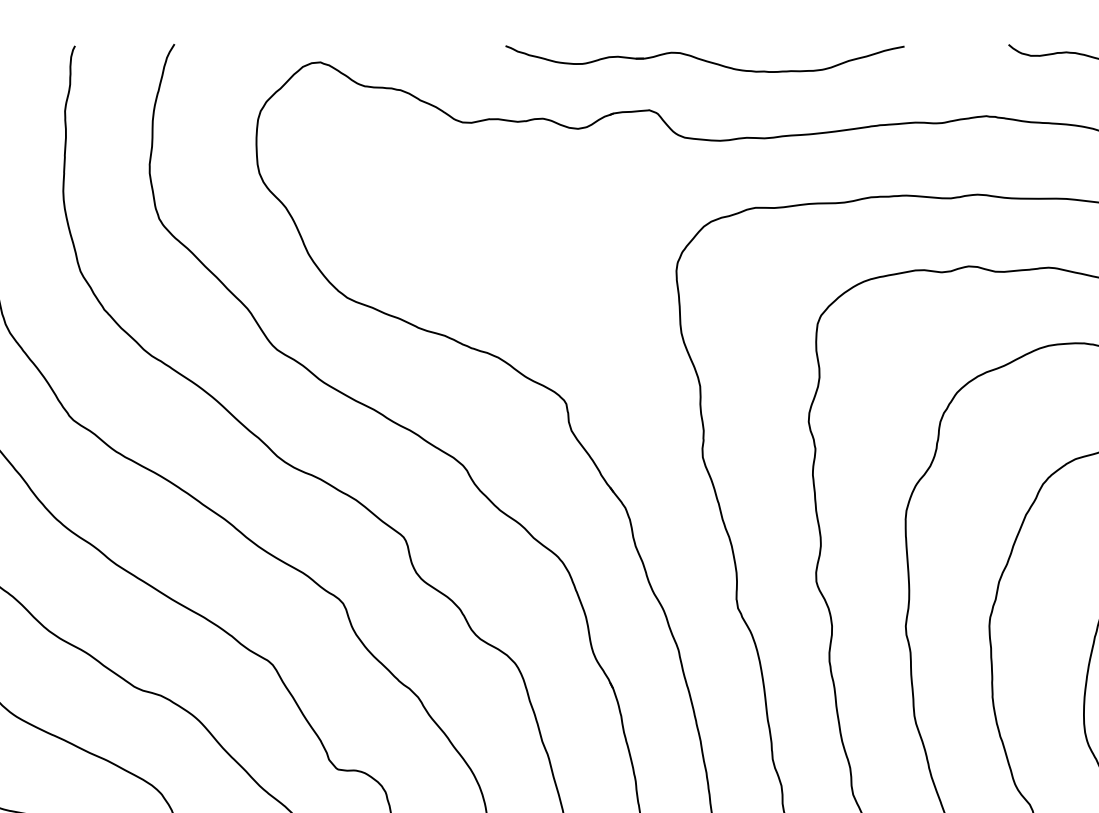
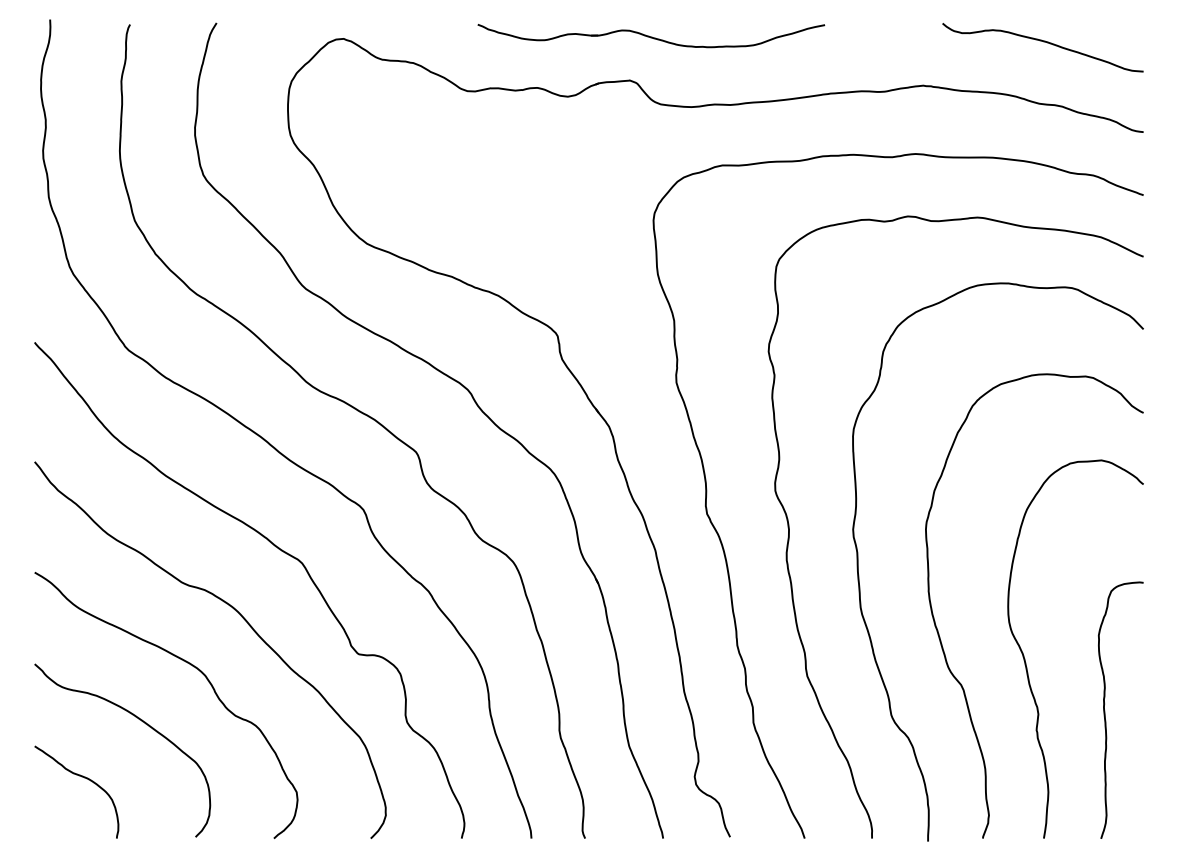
part: (705, 59) -> (651, 36), moved

